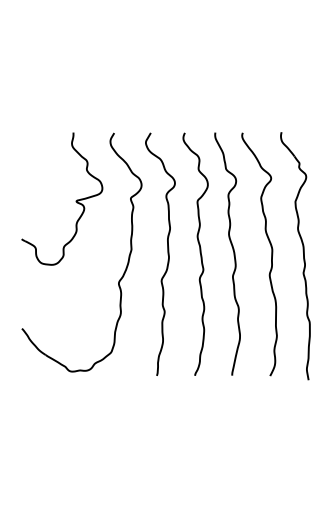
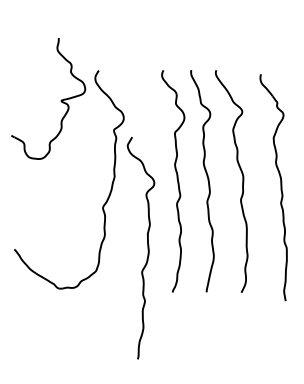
part: (75, 201) -> (60, 101), moved
curve: (167, 253) -> (147, 247), moved
part: (303, 256) -> (281, 187), moved

